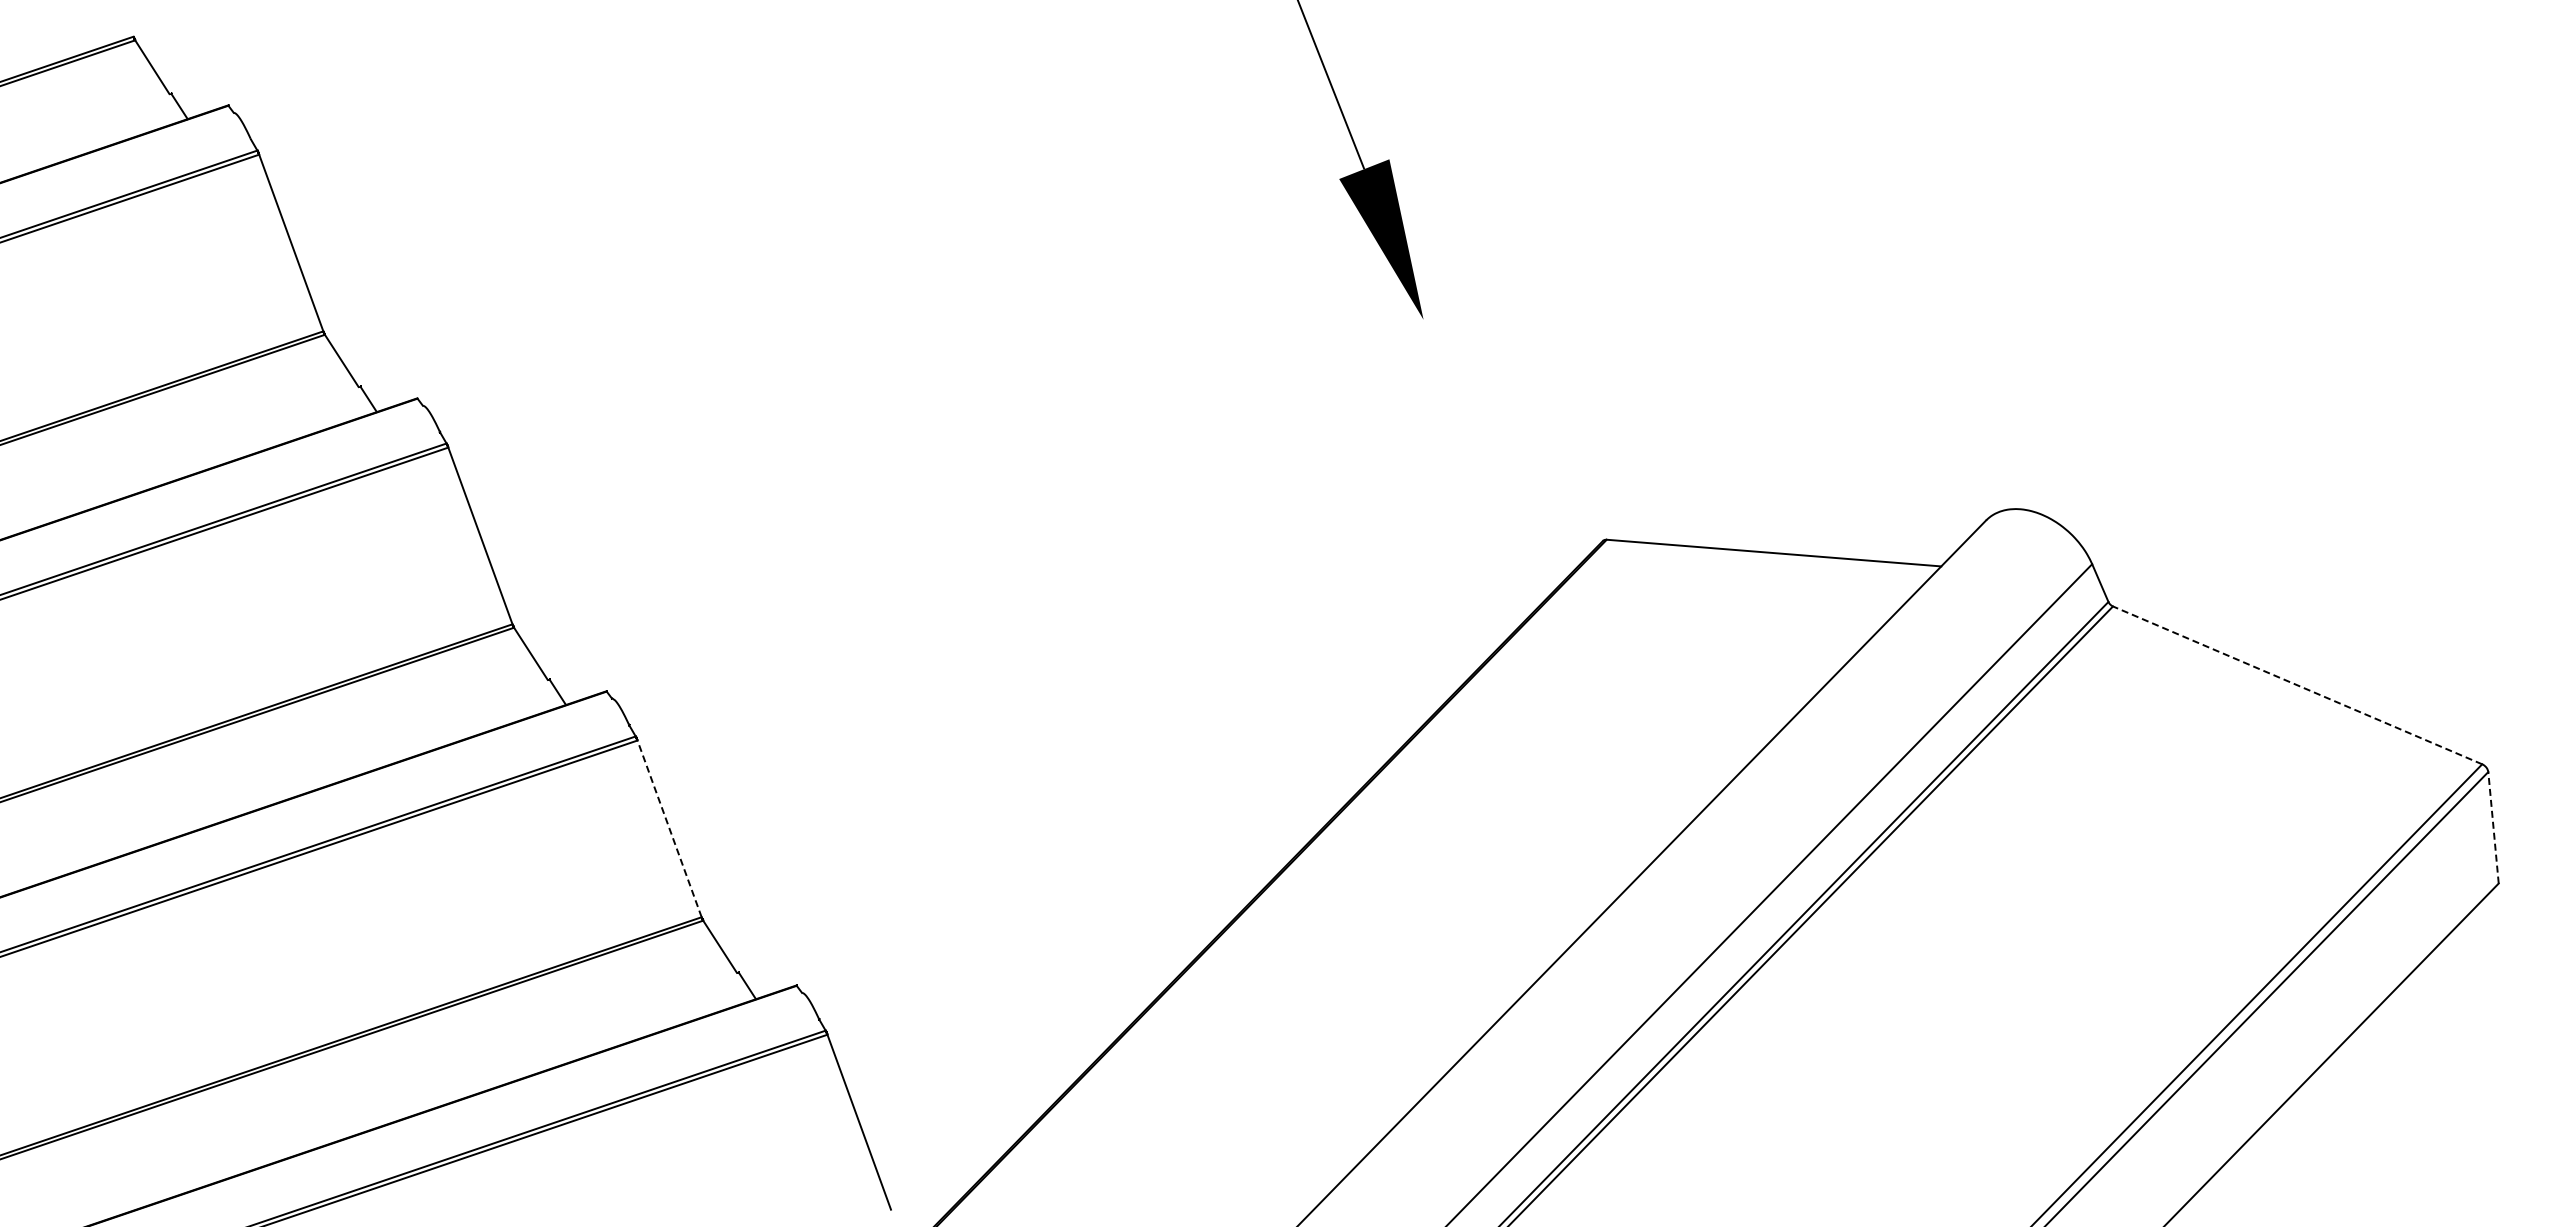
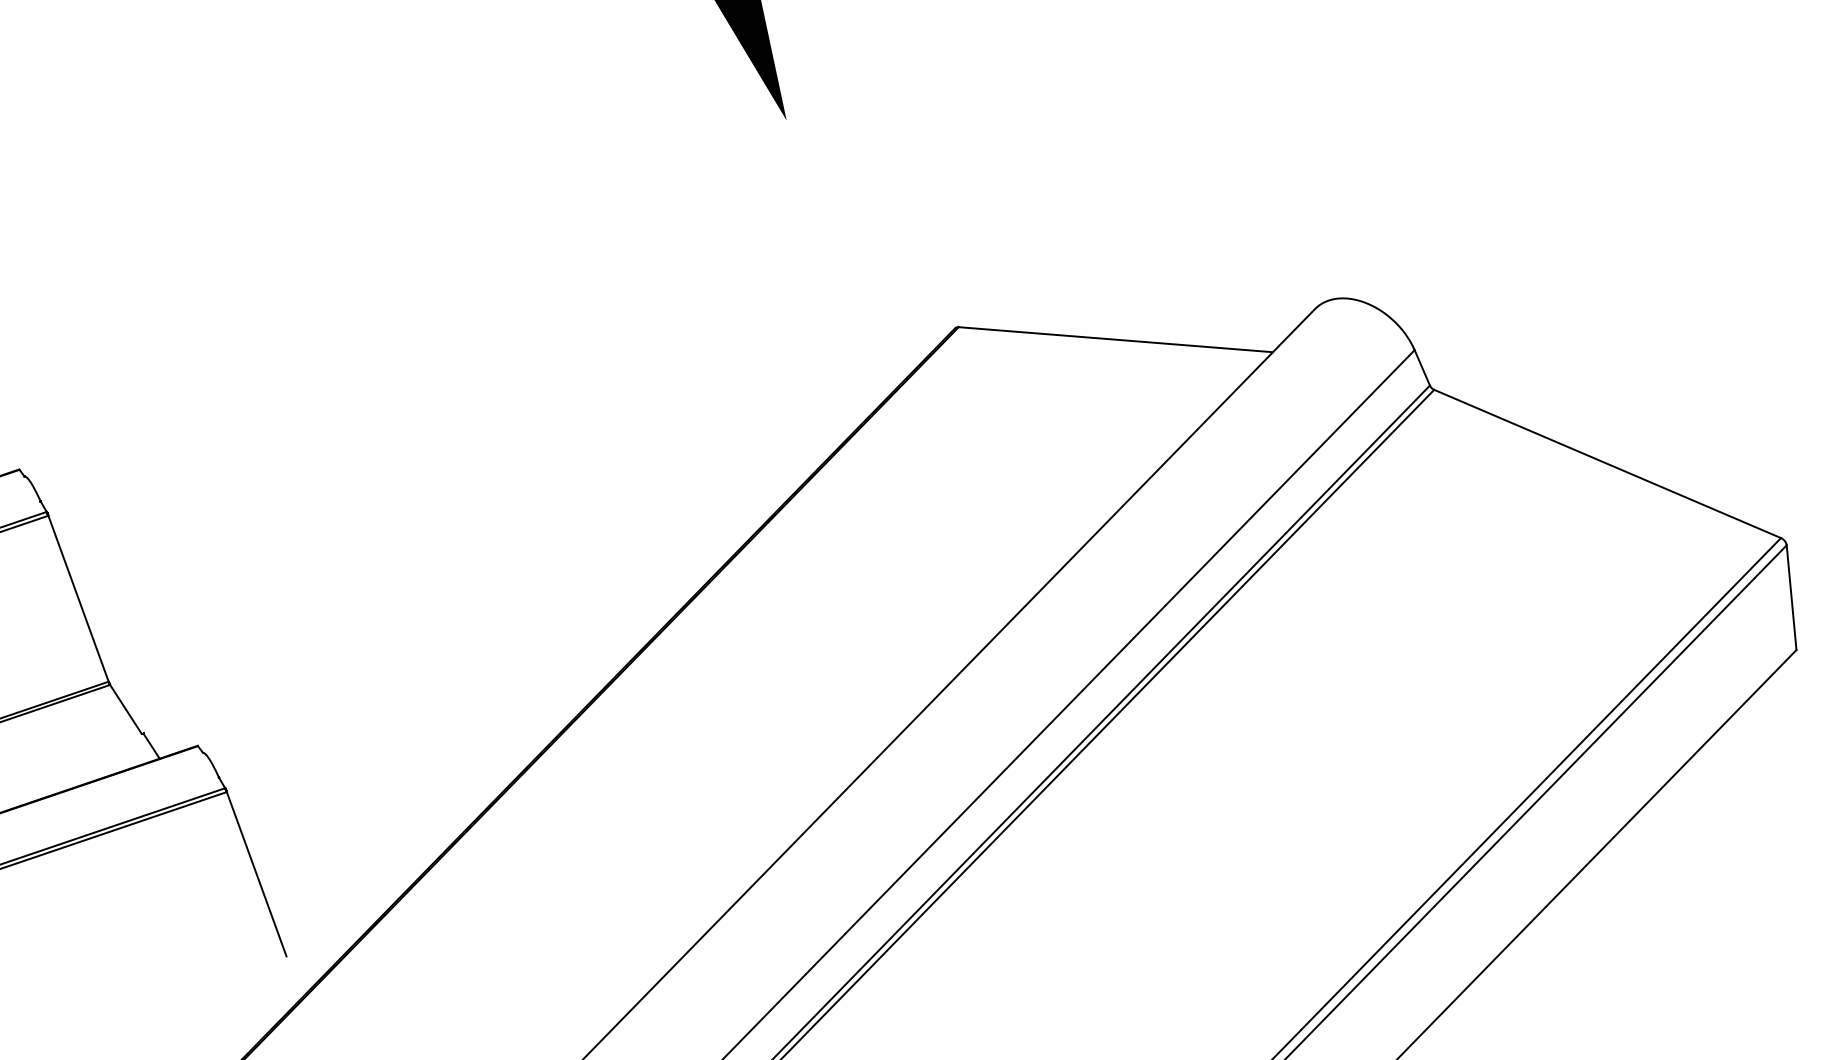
line: (2297, 685) -> (1607, 464), dashed -> solid
line: (2493, 827) -> (1791, 597), dashed -> solid
line: (669, 828) -> (78, 598), dashed -> solid

